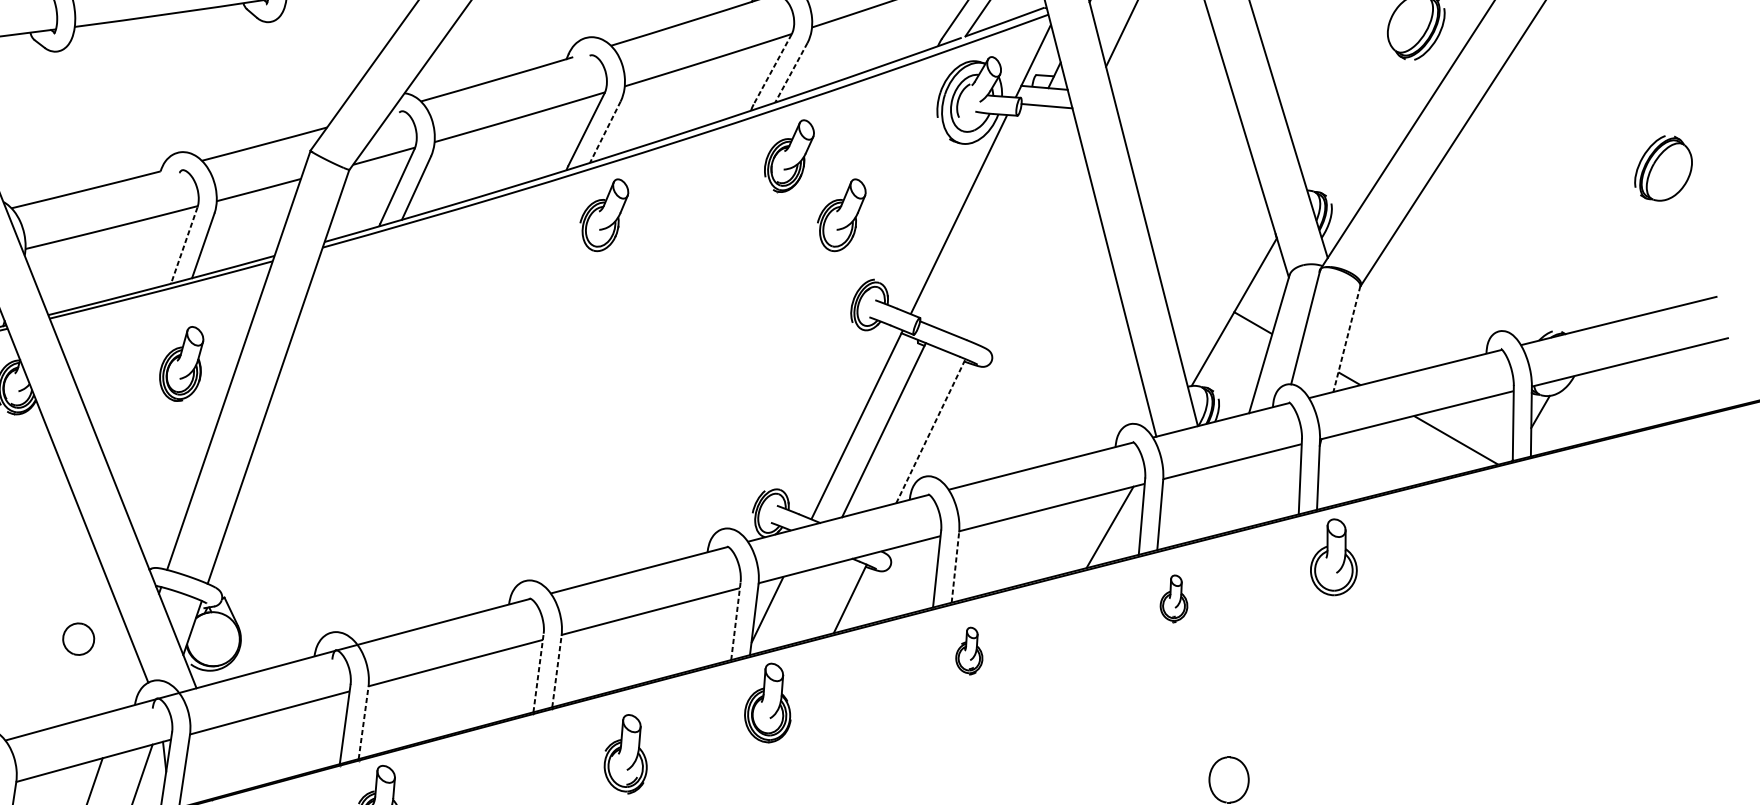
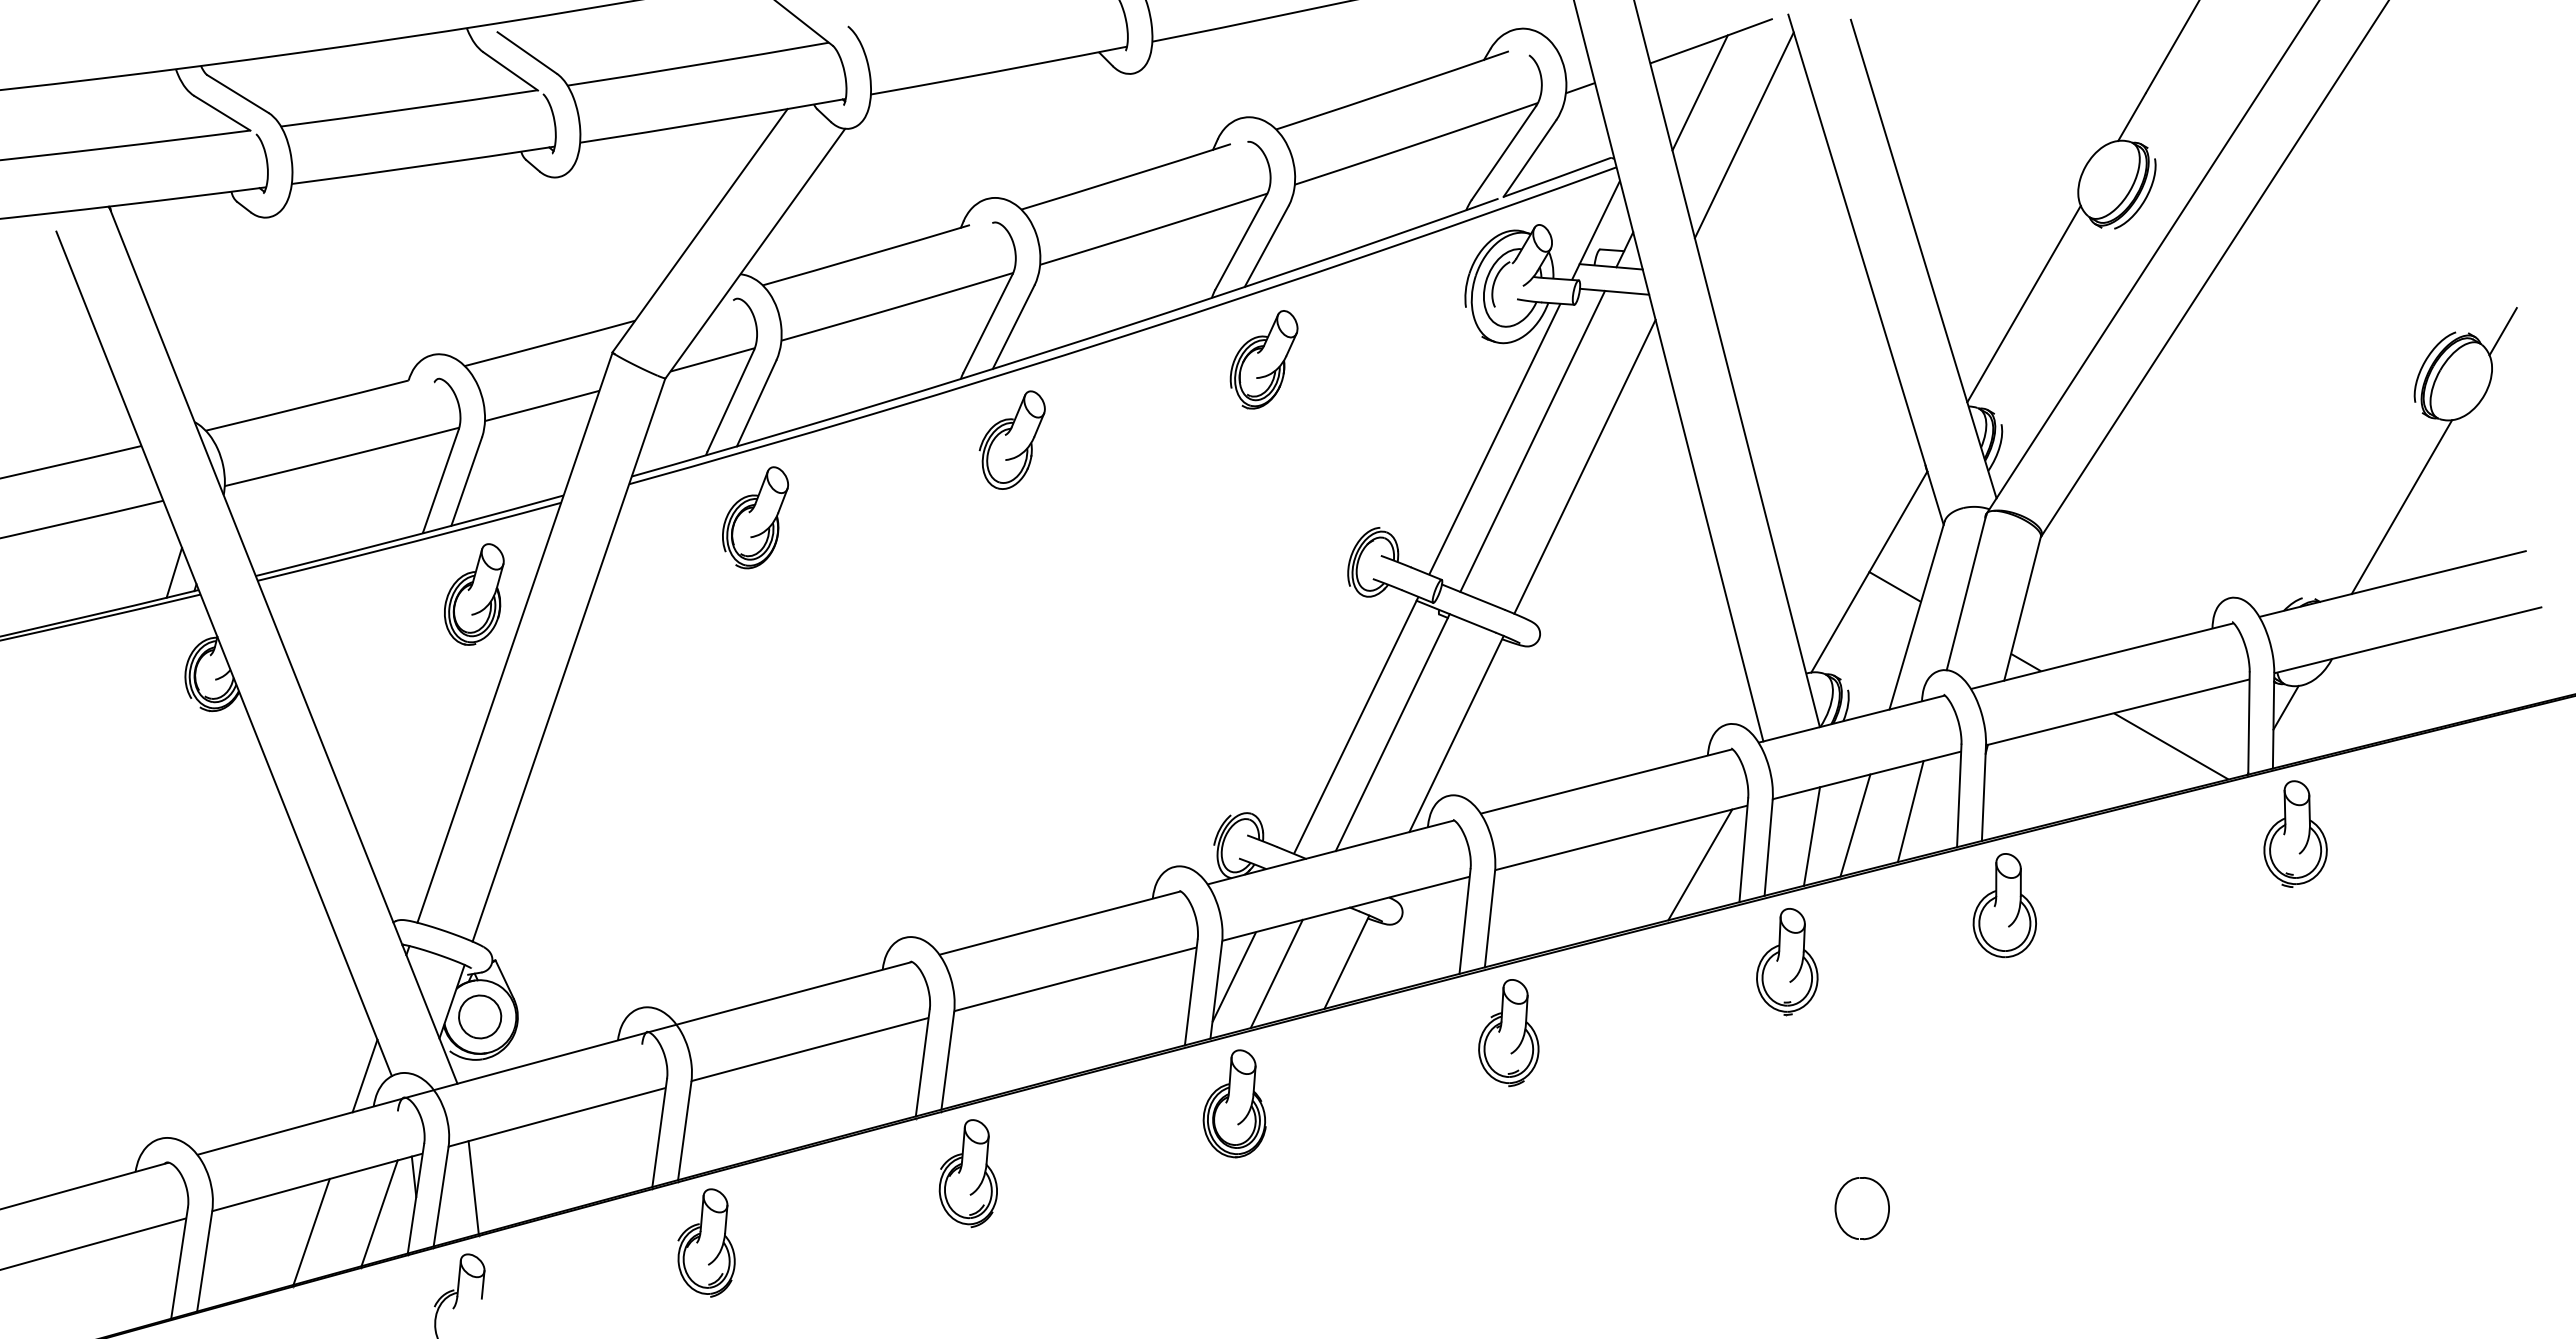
line: (772, 69) -> (1241, 242), dashed -> solid
line: (791, 72) -> (1266, 246), dashed -> solid
line: (1347, 114) -> (2023, 303), added
line: (605, 132) -> (1013, 327), dashed -> solid
line: (1699, 135) -> (2502, 331), added
part: (841, 214) -> (1334, 439), removed
line: (986, 215) -> (1532, 440), added
line: (1024, 234) -> (1584, 466), added
line: (184, 245) -> (440, 481), dashed -> solid
line: (1625, 264) -> (2401, 507), added
part: (415, 272) -> (755, 517), added
line: (1346, 339) -> (2022, 609), dashed -> solid
part: (181, 363) -> (474, 594), moved
line: (930, 430) -> (1456, 733), dashed -> solid
line: (1264, 488) -> (1910, 811), added
line: (1224, 498) -> (1855, 825), added
part: (1547, 504) -> (2295, 833), added
line: (1191, 506) -> (1811, 836), added
line: (955, 567) -> (1489, 919), dashed -> solid
part: (1174, 599) -> (1787, 962), size x1.67
line: (798, 607) -> (1276, 973), added
line: (736, 620) -> (1191, 991), dashed -> solid
part: (78, 638) -> (480, 1016), moved
part: (969, 651) -> (1508, 1033), size x1.67
line: (556, 671) -> (947, 1061), dashed -> solid
line: (538, 672) -> (922, 1062), dashed -> solid
line: (128, 682) -> (364, 1075), added
line: (363, 722) -> (684, 1130), dashed -> solid
part: (625, 754) -> (967, 1173), moved
line: (208, 764) -> (473, 1187), added

